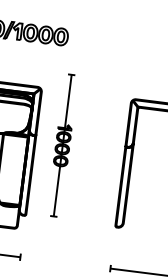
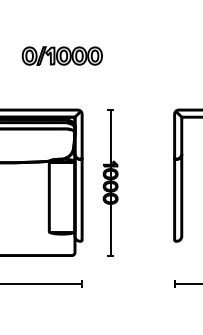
part: (62, 145) -> (110, 182), moved

